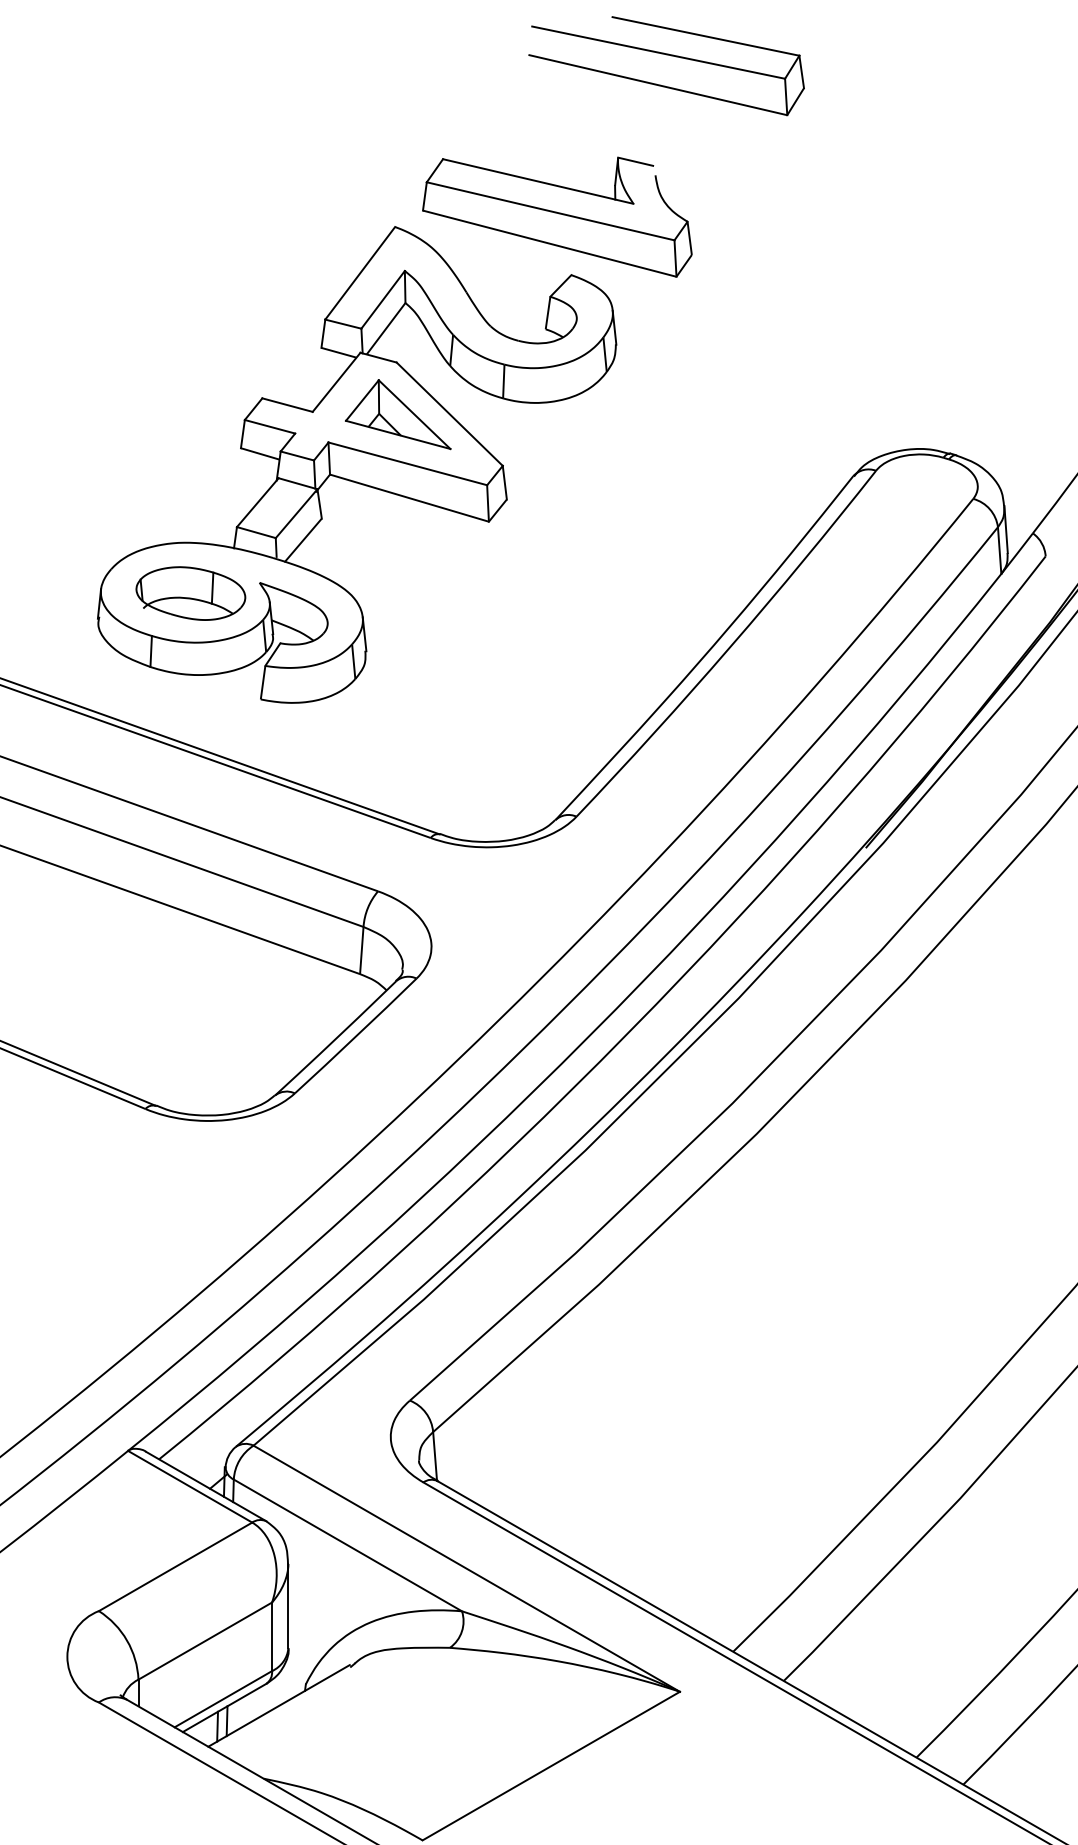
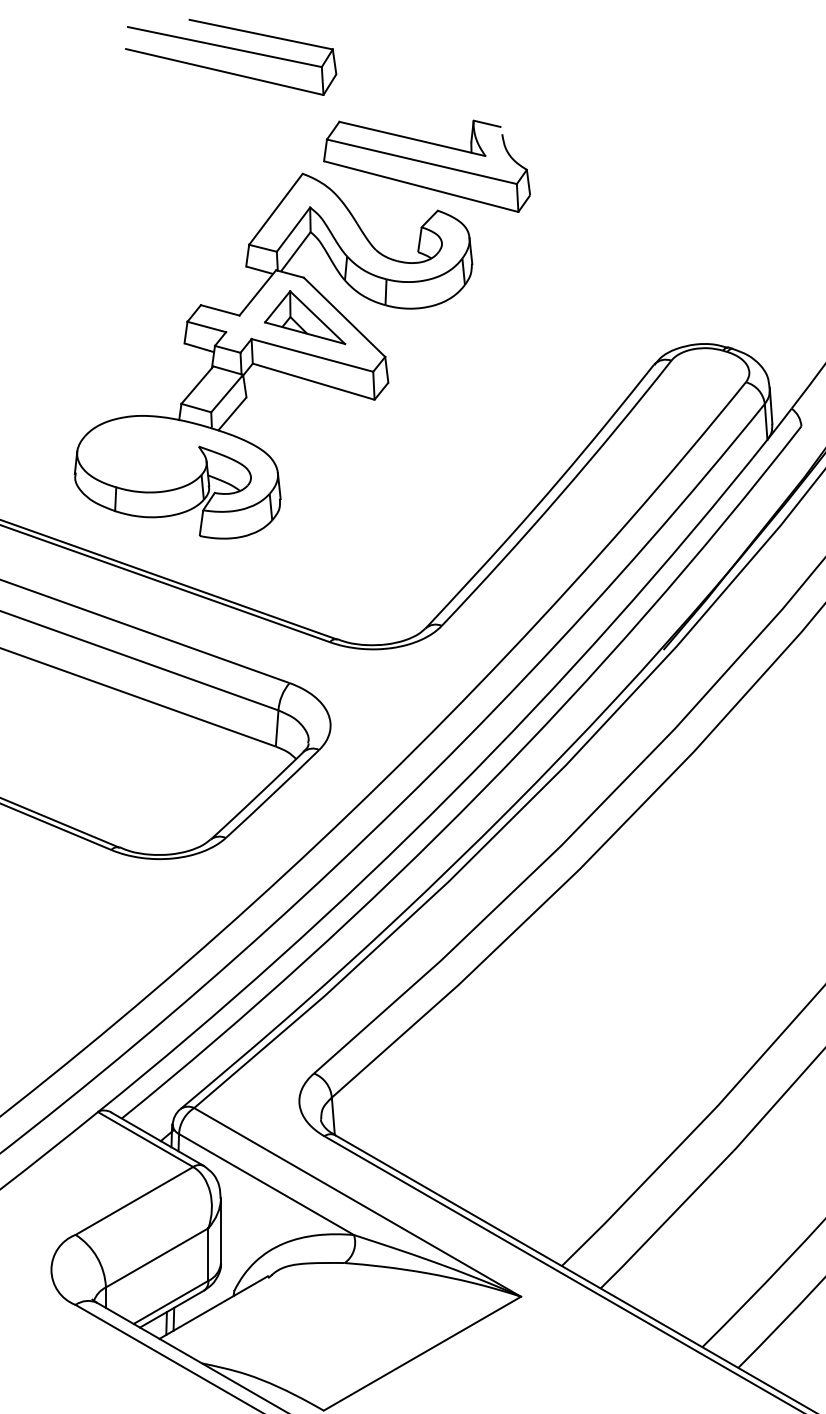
part: (666, 55) -> (230, 49), moved
part: (190, 593) -> (145, 454), removed

